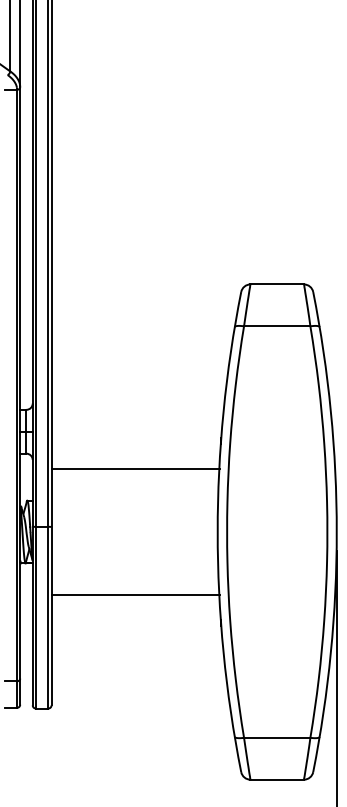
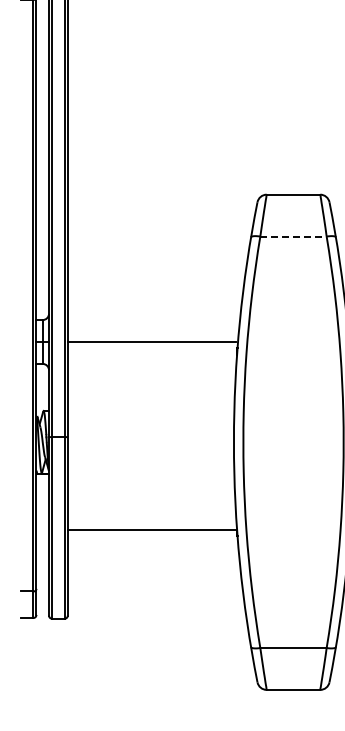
line: (277, 326) -> (293, 236), solid -> dashed
line: (135, 469) -> (151, 341), moved
line: (135, 594) -> (151, 529), moved

